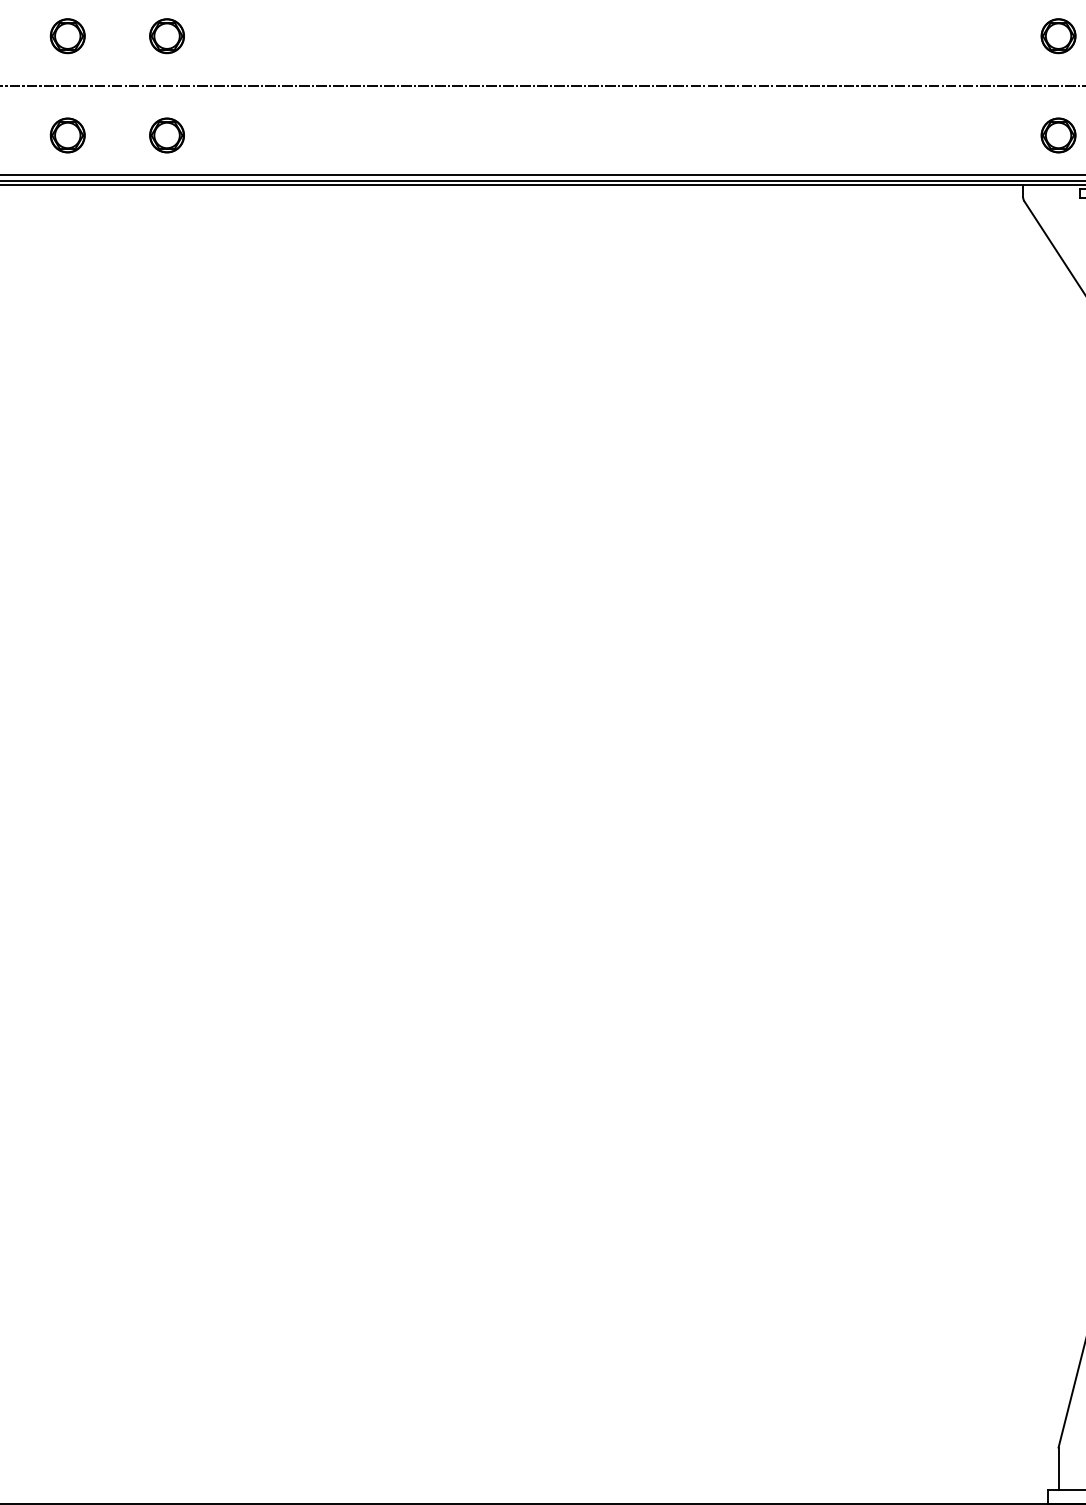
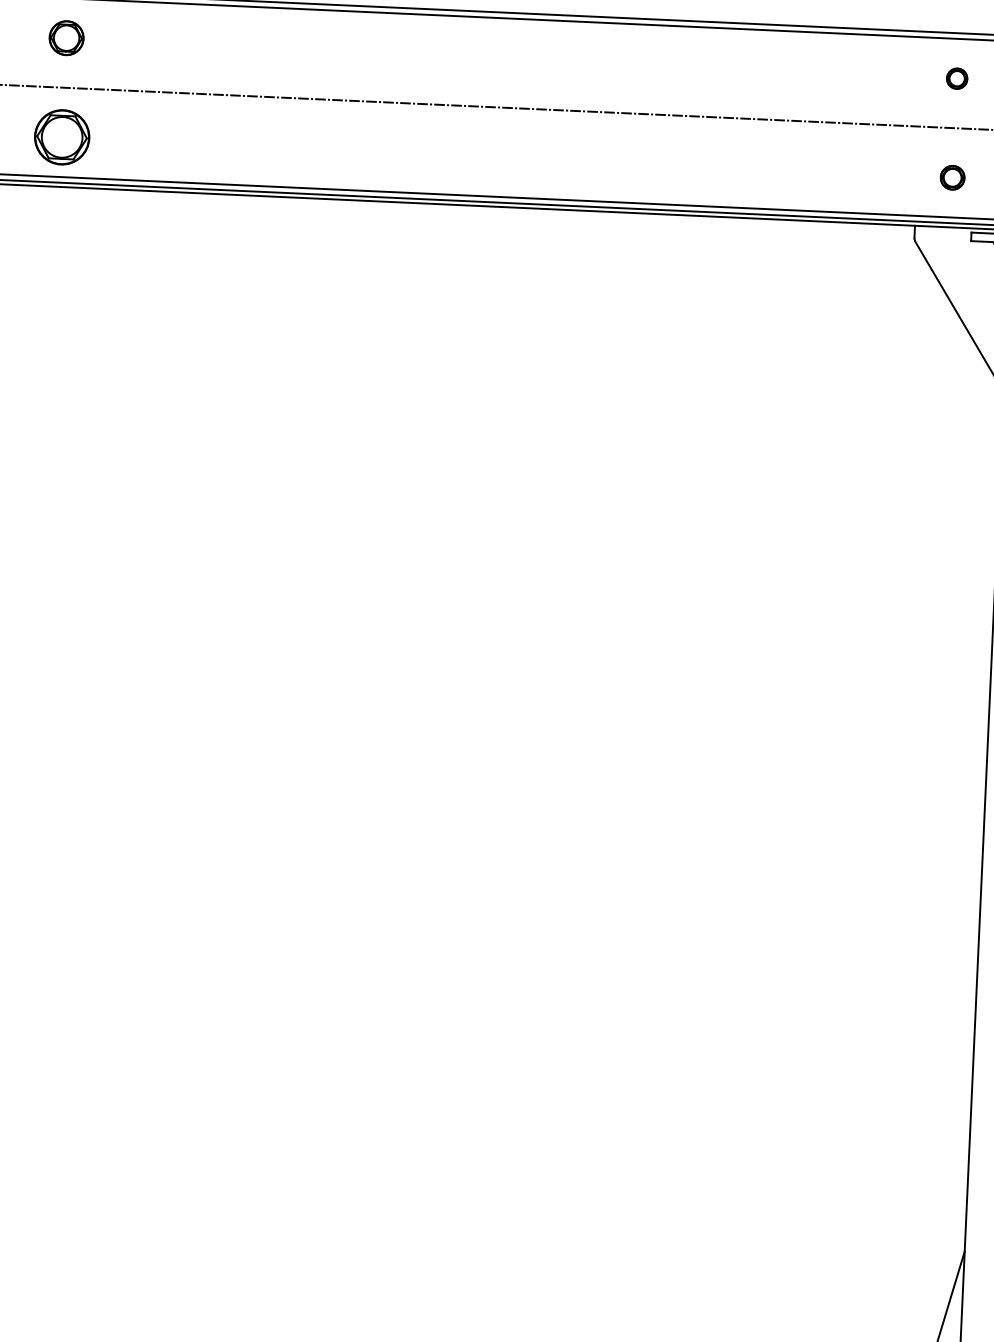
part: (1058, 36) -> (957, 78), size x0.6
part: (166, 135) -> (61, 137), size x1.6
part: (1058, 135) -> (952, 177), size x0.7

